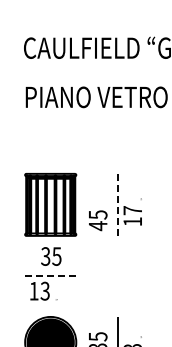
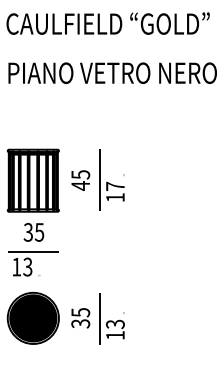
line: (117, 203) -> (100, 179), dashed -> solid
text: (97, 220) -> (80, 180), moved
line: (50, 275) -> (33, 251), dashed -> solid

